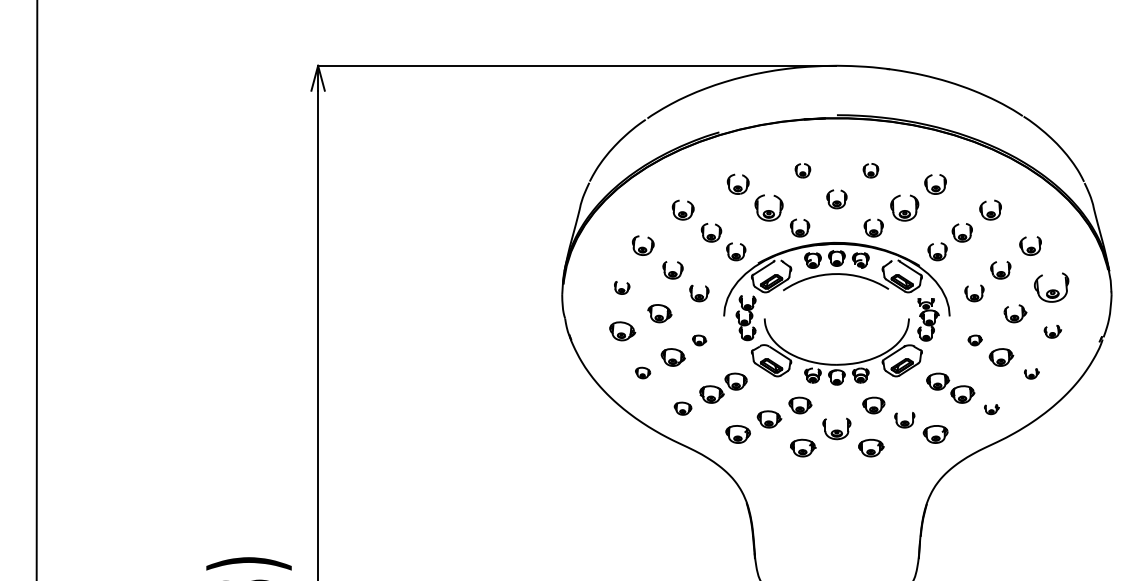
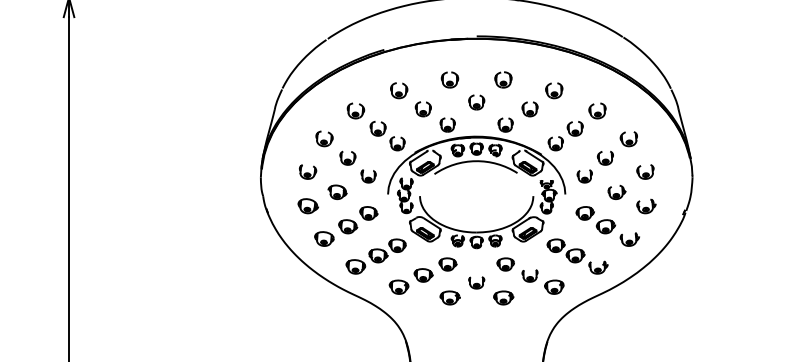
part: (802, 170) -> (449, 79), size x1.43
part: (870, 170) -> (503, 79), size x1.43
part: (768, 207) -> (422, 108), size x0.71
part: (904, 207) -> (529, 108), size x0.71
part: (621, 287) -> (307, 171), size x1.43
part: (1051, 287) -> (645, 171), size x0.62
part: (1052, 331) -> (646, 206), size x1.43
part: (699, 340) -> (368, 213), size x1.67
part: (975, 340) -> (585, 213), size x1.67
part: (642, 372) -> (323, 238), size x1.67
part: (1031, 373) -> (629, 239), size x1.67
part: (682, 408) -> (355, 266), size x1.43
part: (991, 409) -> (598, 267), size x1.67
part: (836, 428) -> (476, 282), size x0.71

